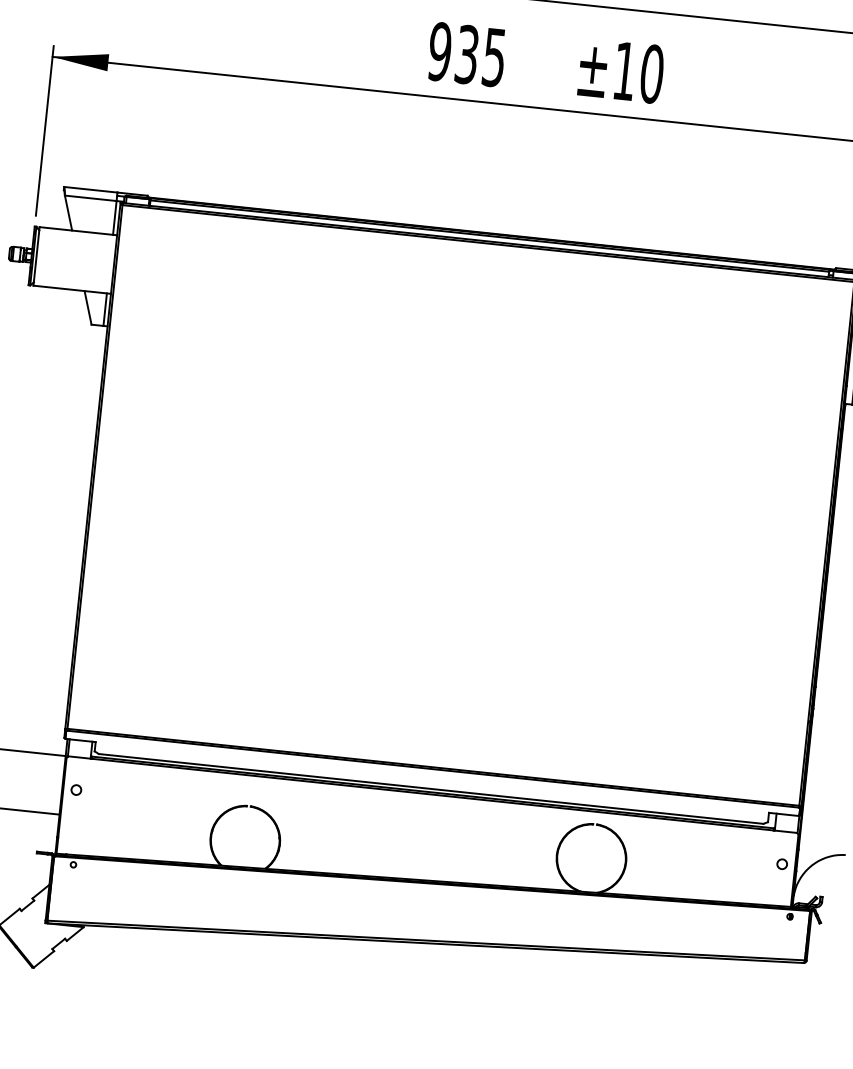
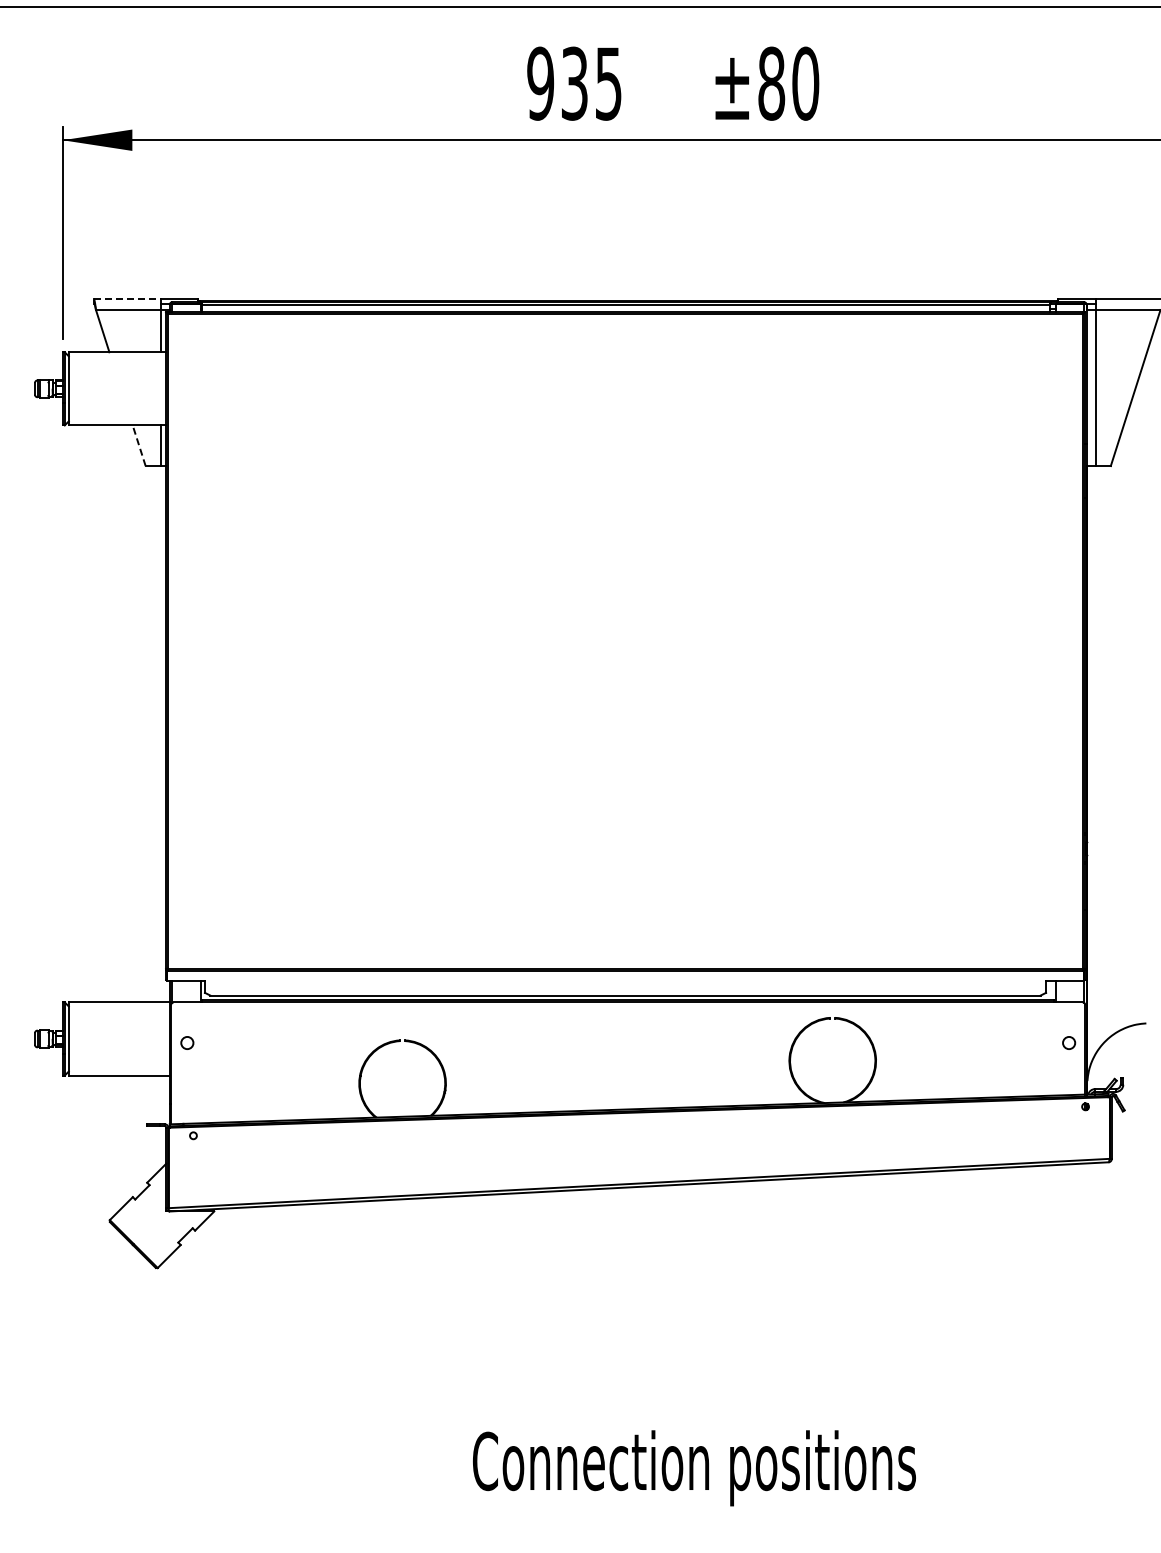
text: (624, 71) -> (771, 83), ±10 -> ±80
line: (91, 189) -> (127, 299), solid -> dashed
line: (88, 307) -> (139, 445), solid -> dashed

